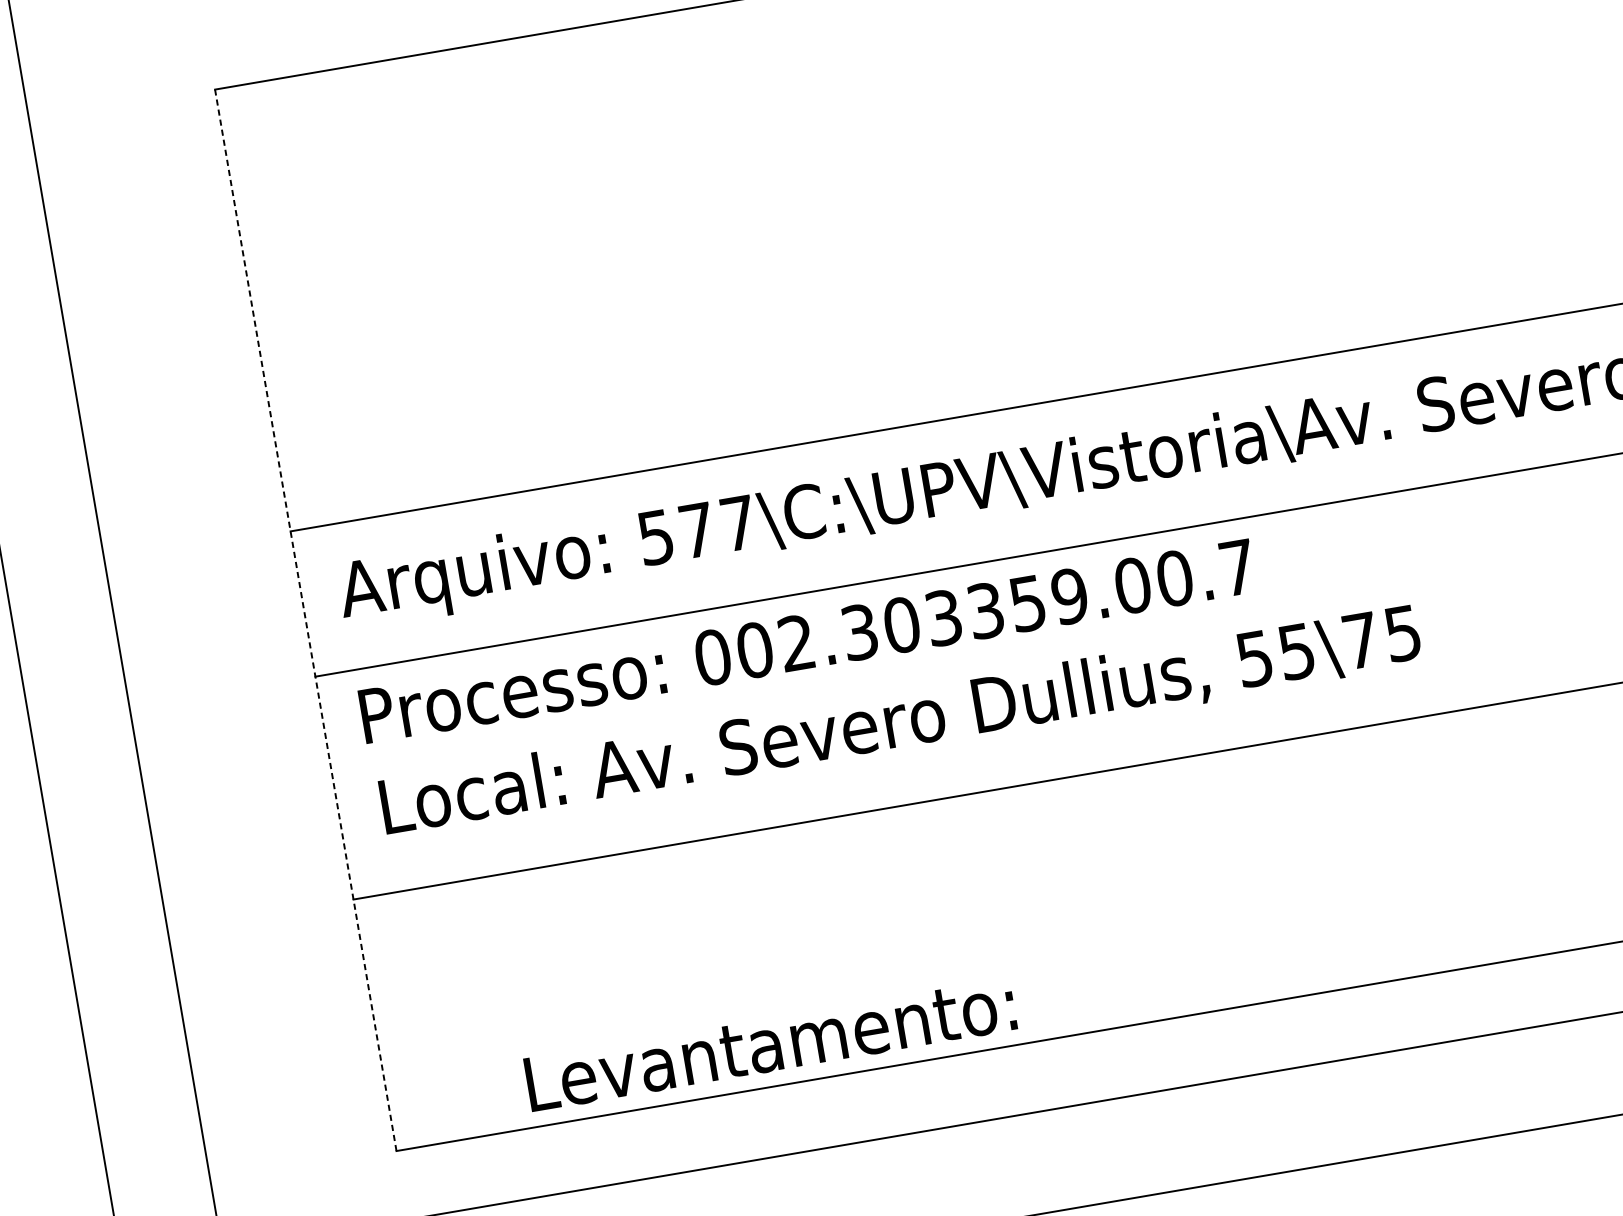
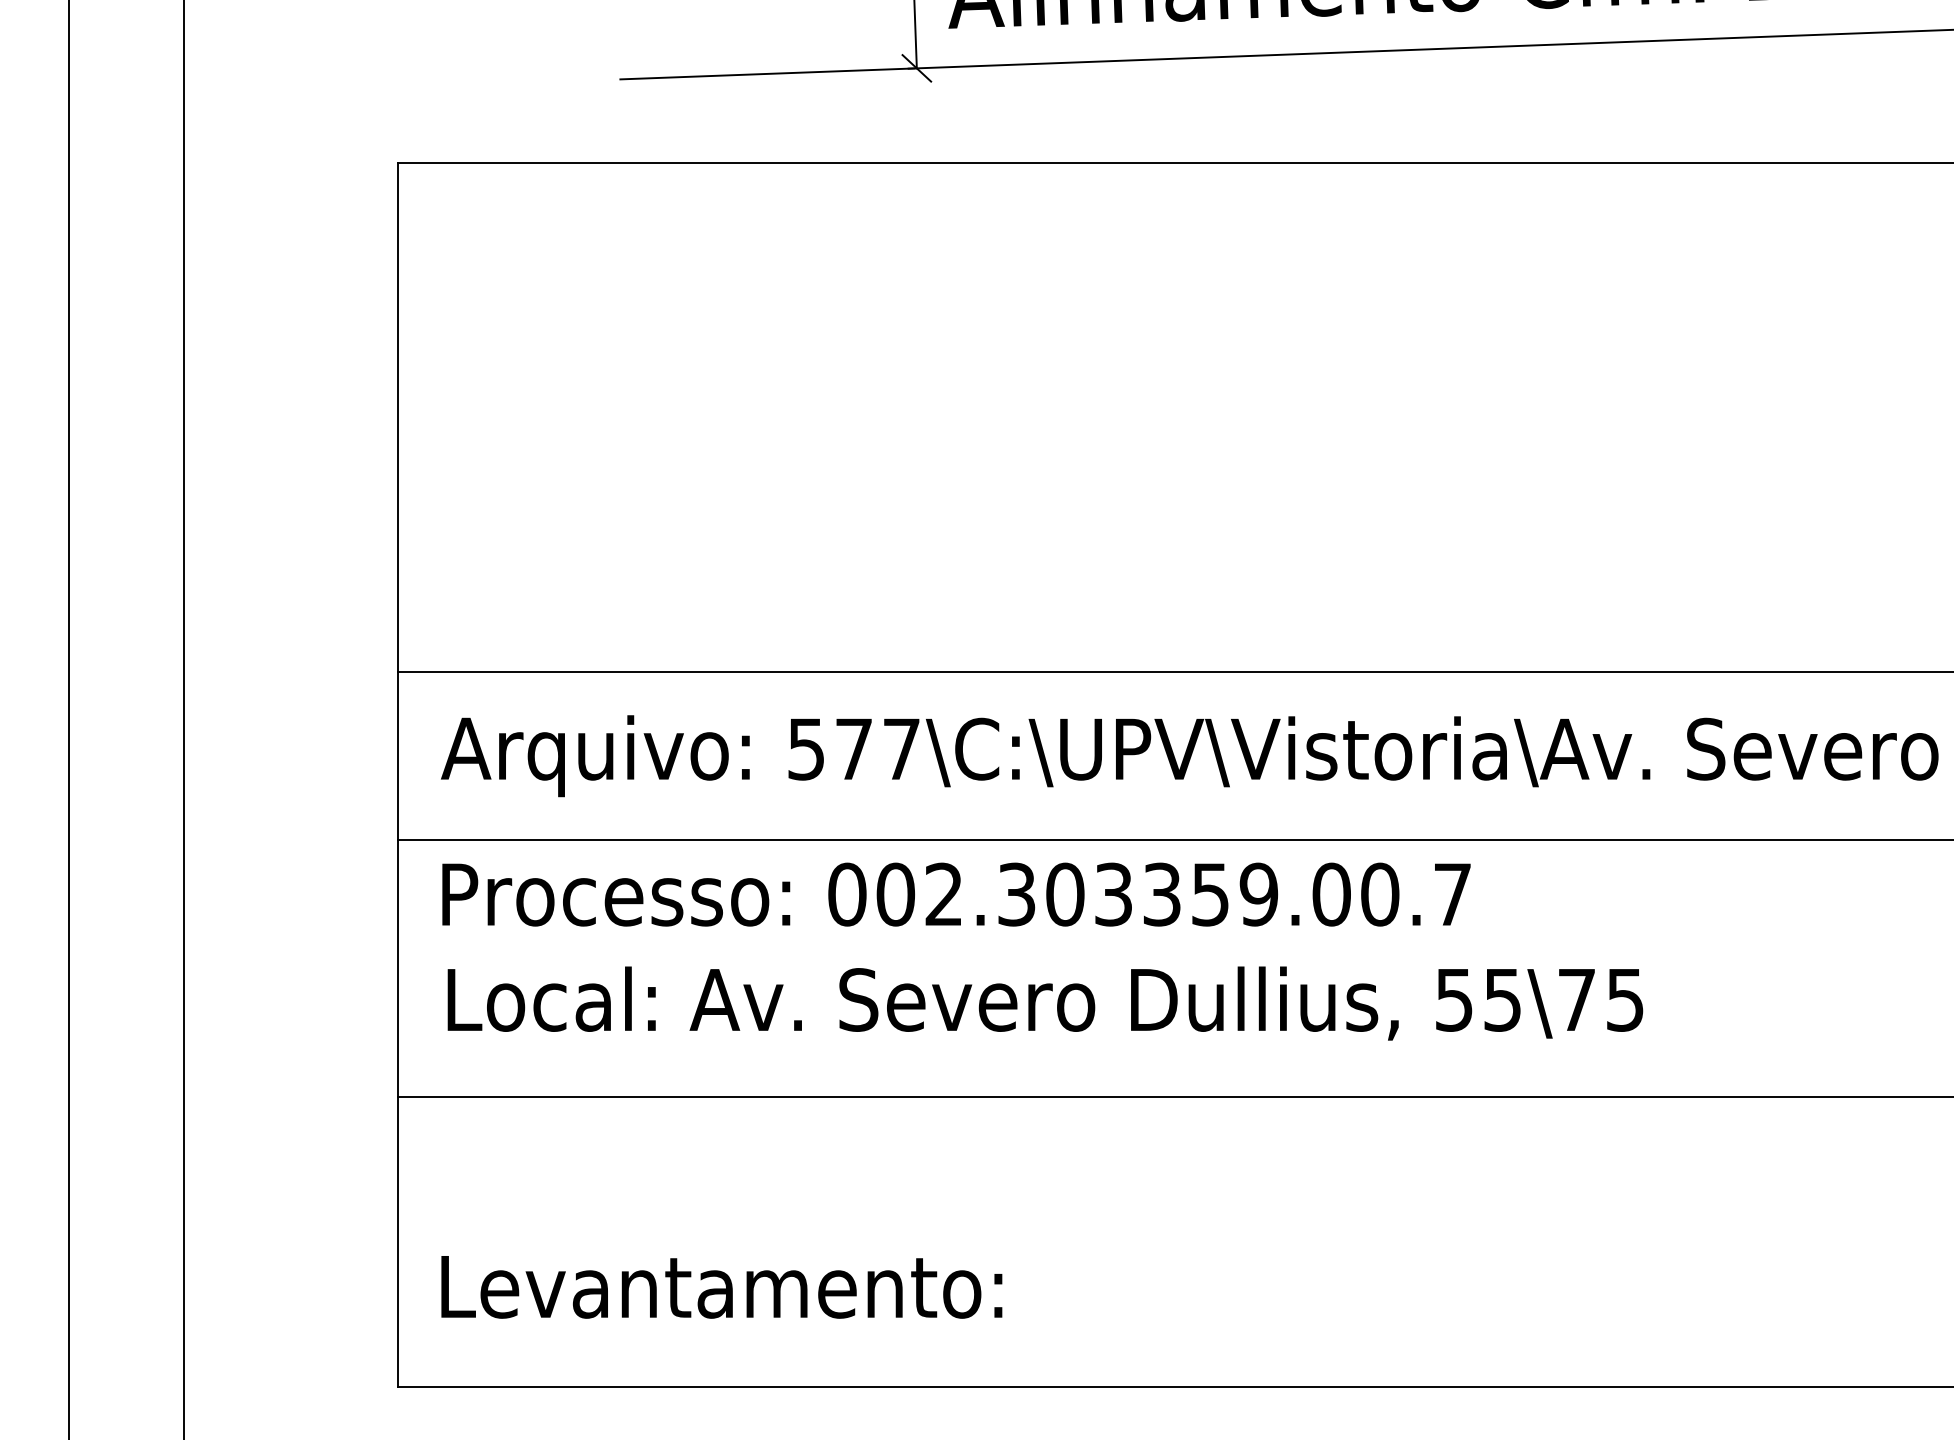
line: (306, 619) -> (398, 774), dashed -> solid
text: (770, 1044) -> (721, 1287), moved

